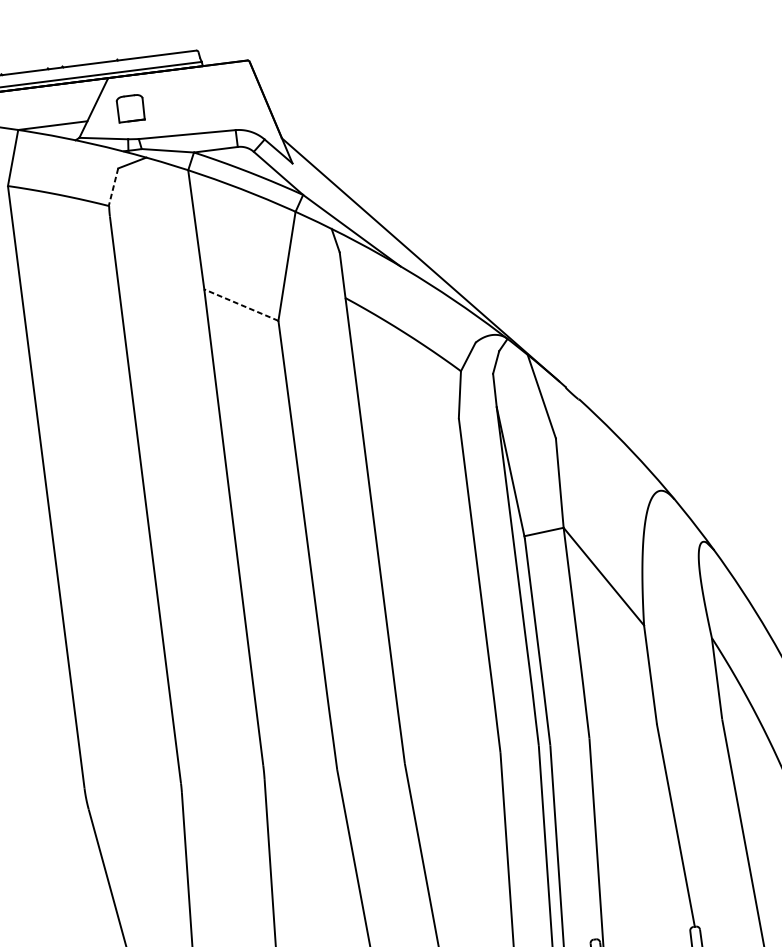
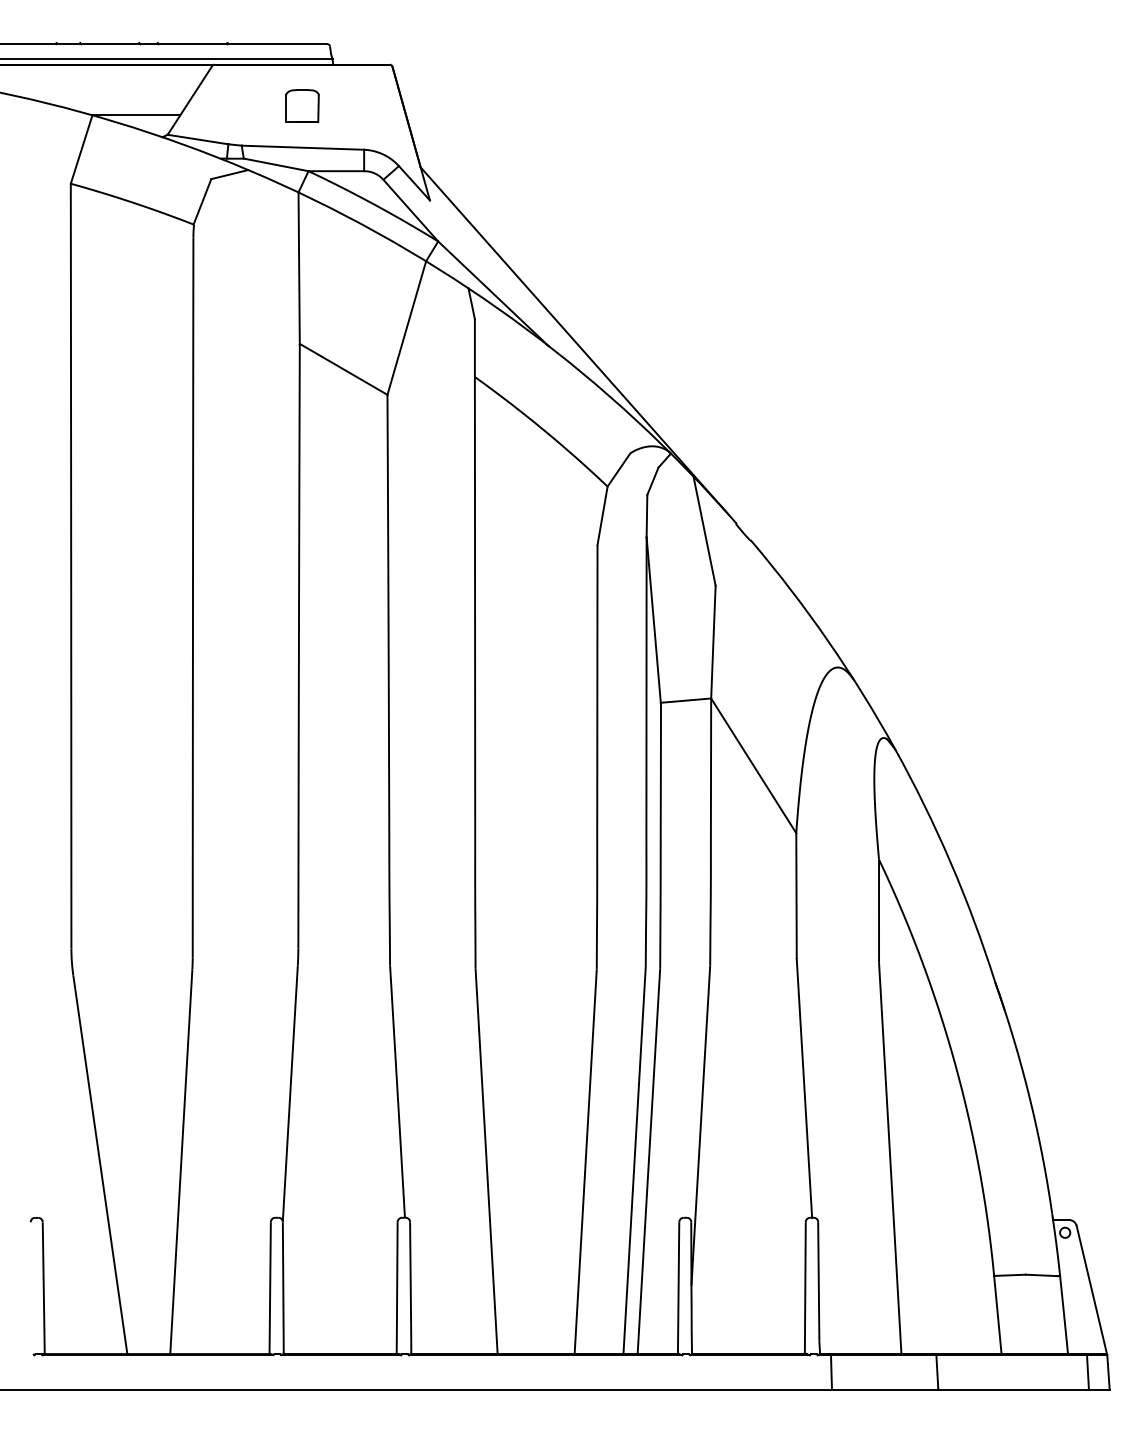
part: (130, 107) -> (302, 105), moved
line: (113, 187) -> (202, 202), dashed -> solid
line: (241, 305) -> (343, 369), dashed -> solid

